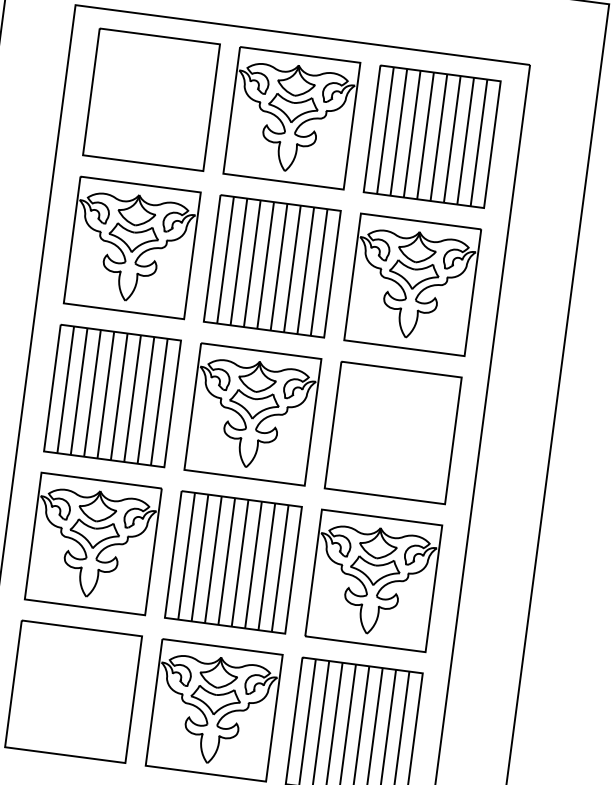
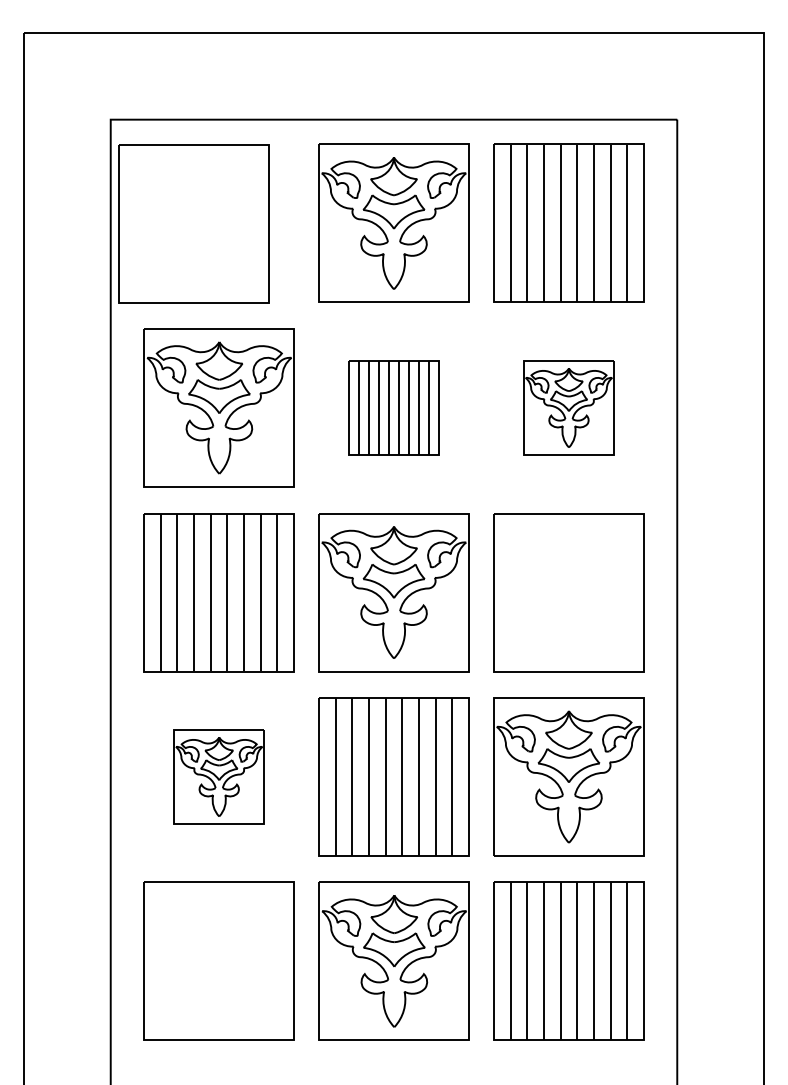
part: (151, 99) -> (193, 223), moved
part: (272, 265) -> (393, 407), size x0.6
part: (412, 284) -> (568, 407), size x0.6
part: (92, 543) -> (218, 776), size x0.6

